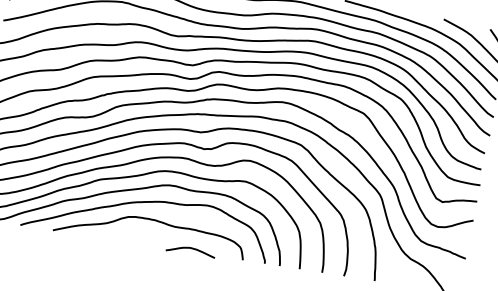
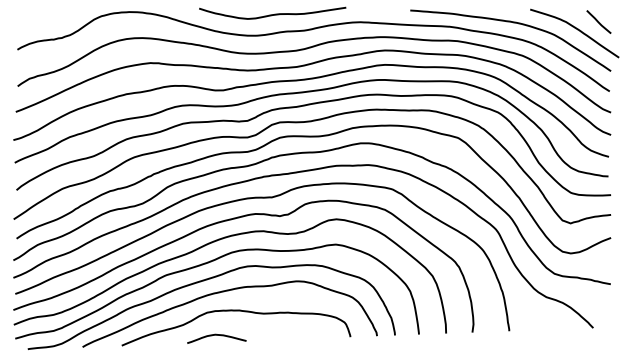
curve: (191, 248) -> (216, 335), moved

